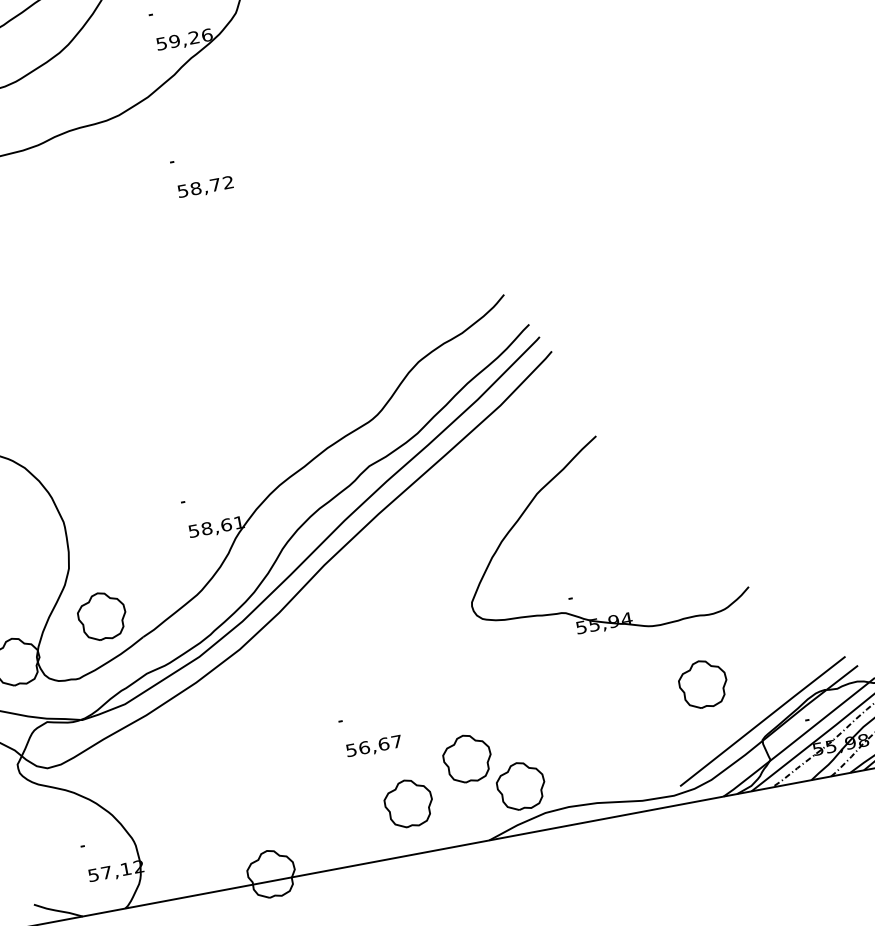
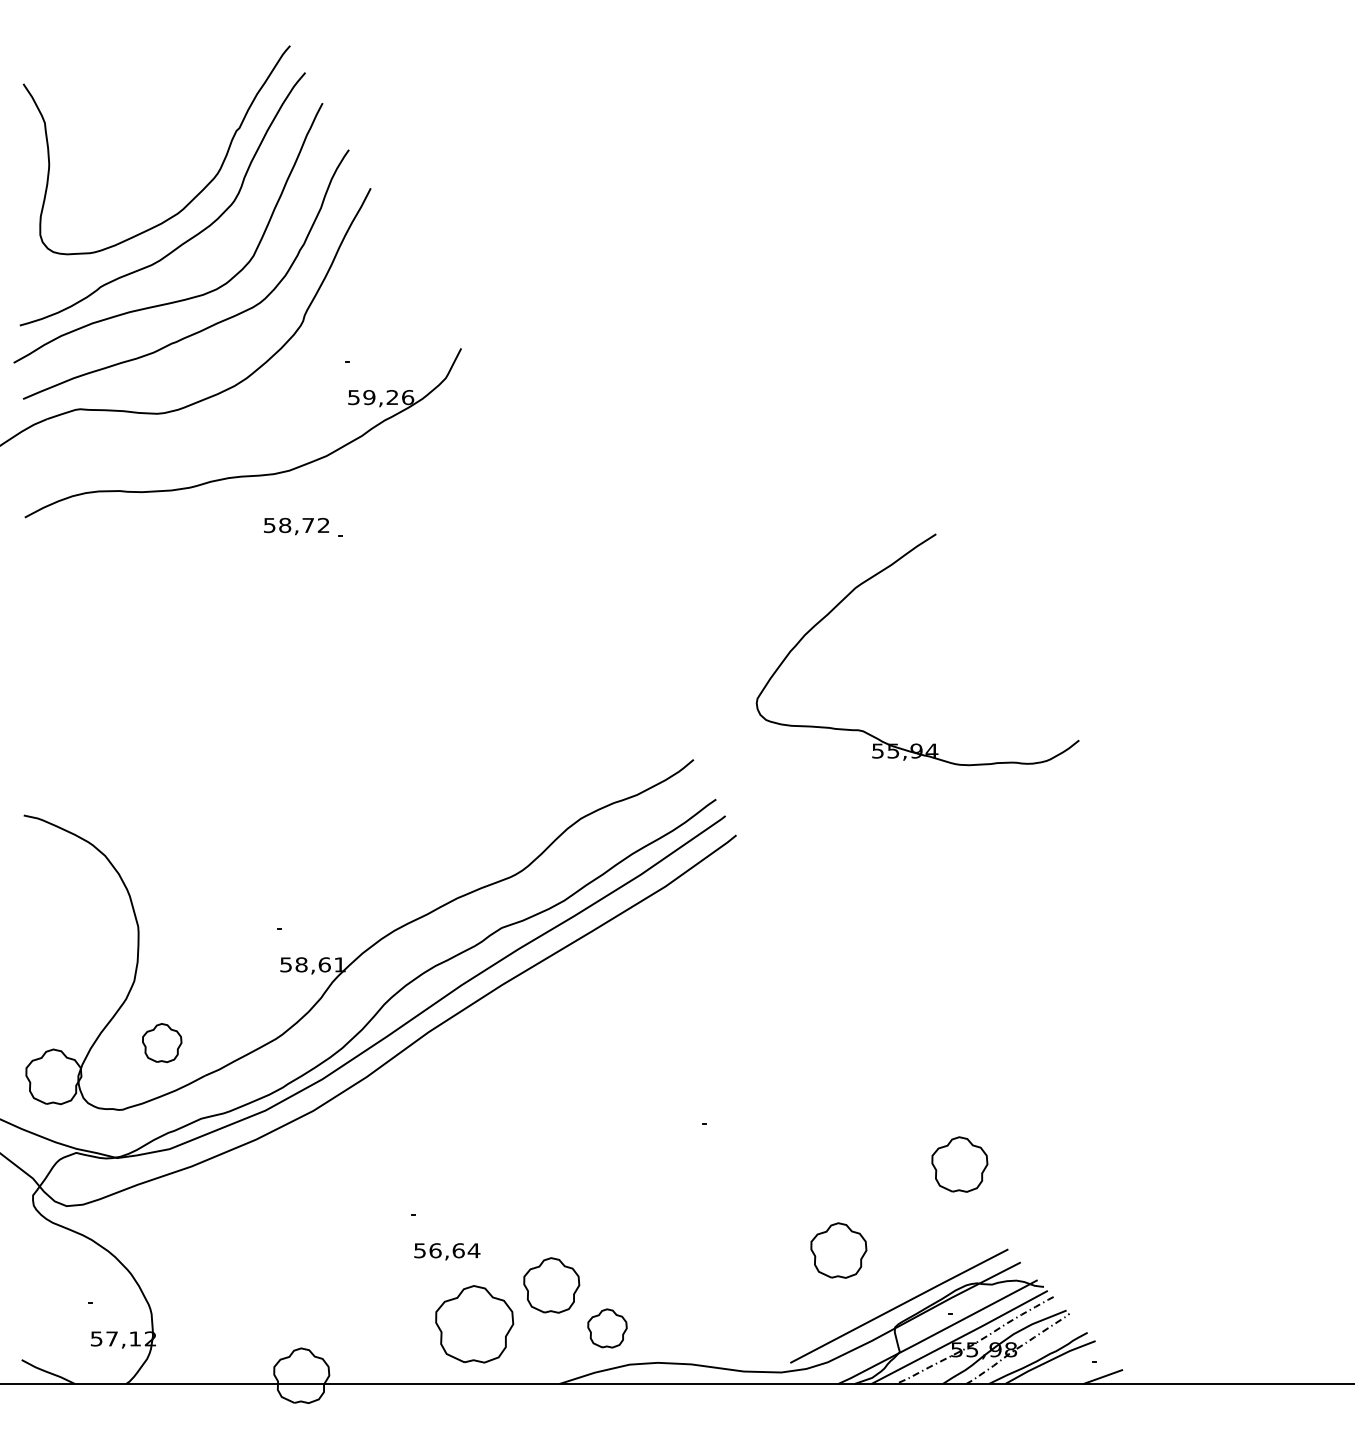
text: (205, 187) -> (296, 526), moved
part: (549, 483) -> (872, 578), moved
part: (791, 592) -> (959, 1164), added
part: (101, 615) -> (161, 1042), size x0.7
text: (396, 741) -> (473, 1250), 56,67 -> 56,64
part: (521, 786) -> (607, 1328), size x0.7
part: (408, 803) -> (474, 1324), size x1.4

